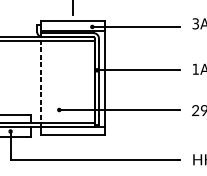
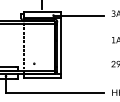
line: (138, 69) -> (80, 40), removed
line: (119, 109) -> (69, 63), removed

